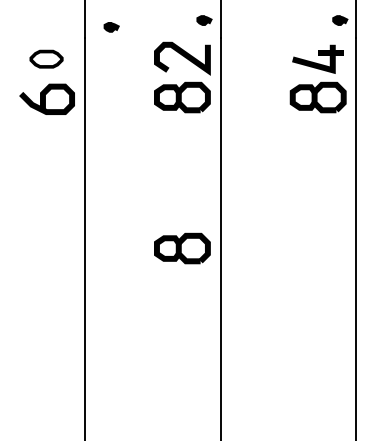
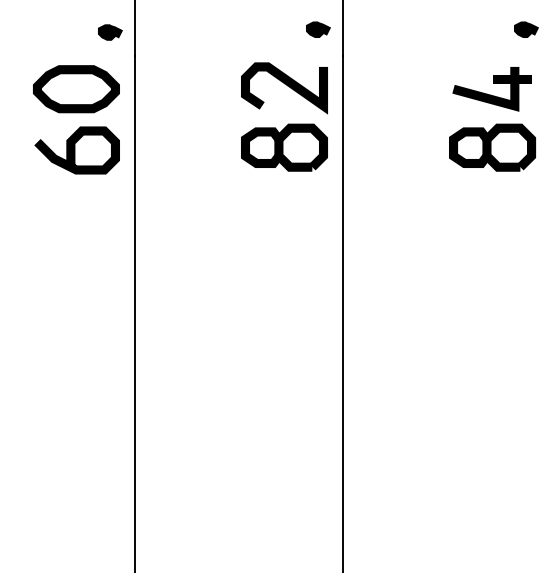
part: (111, 27) -> (109, 32), moved
part: (46, 58) -> (76, 87), size x1.67
part: (182, 248) -> (284, 378), removed

